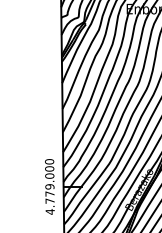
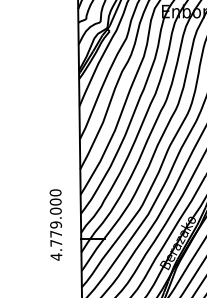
text: (49, 186) -> (55, 224), moved

